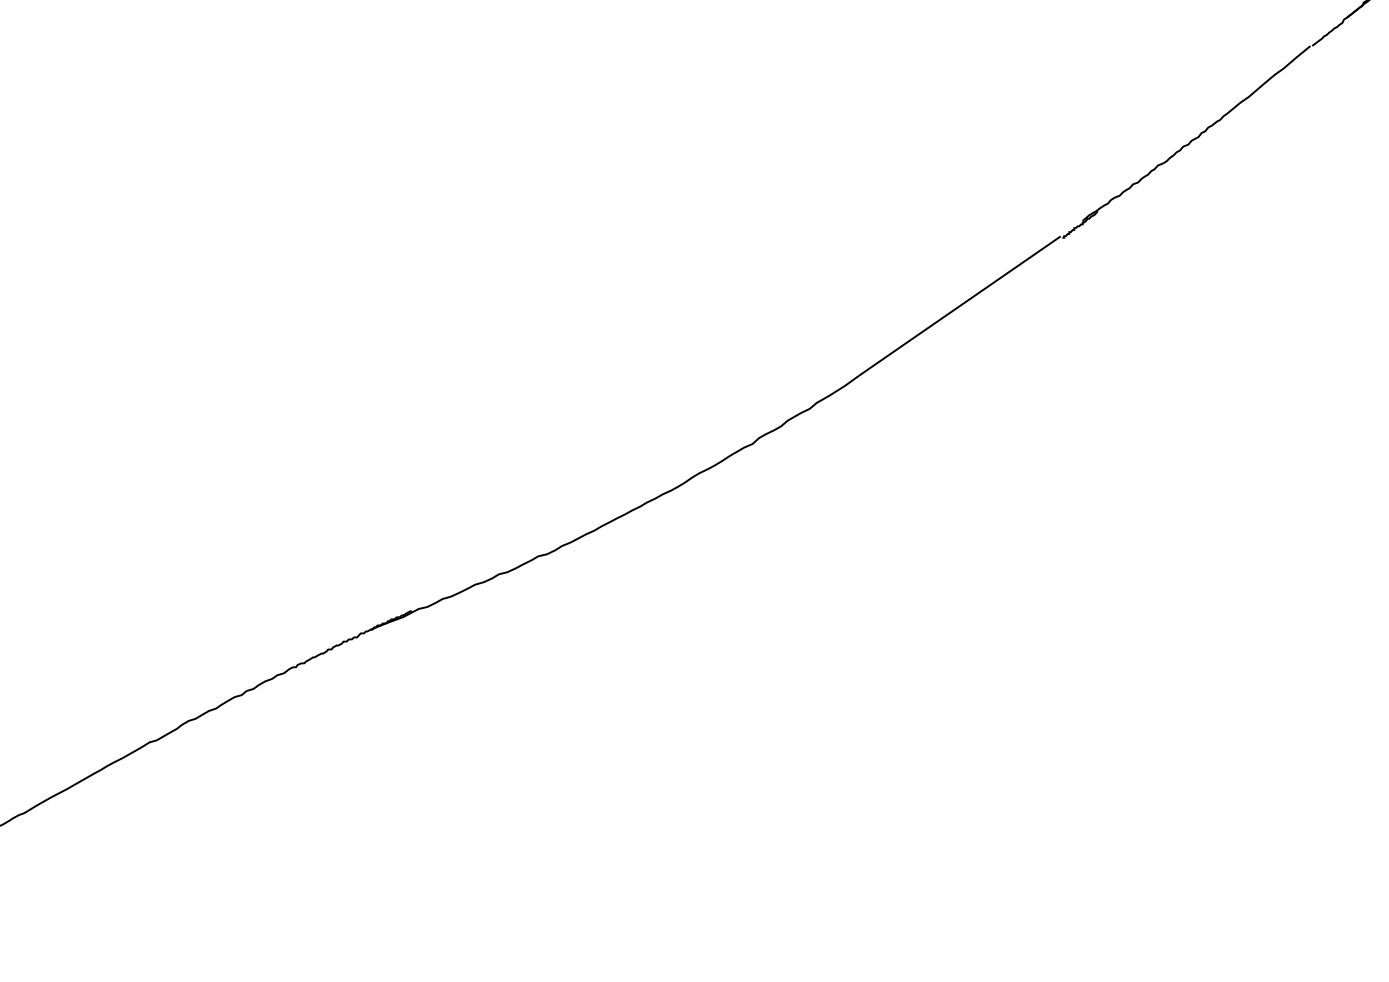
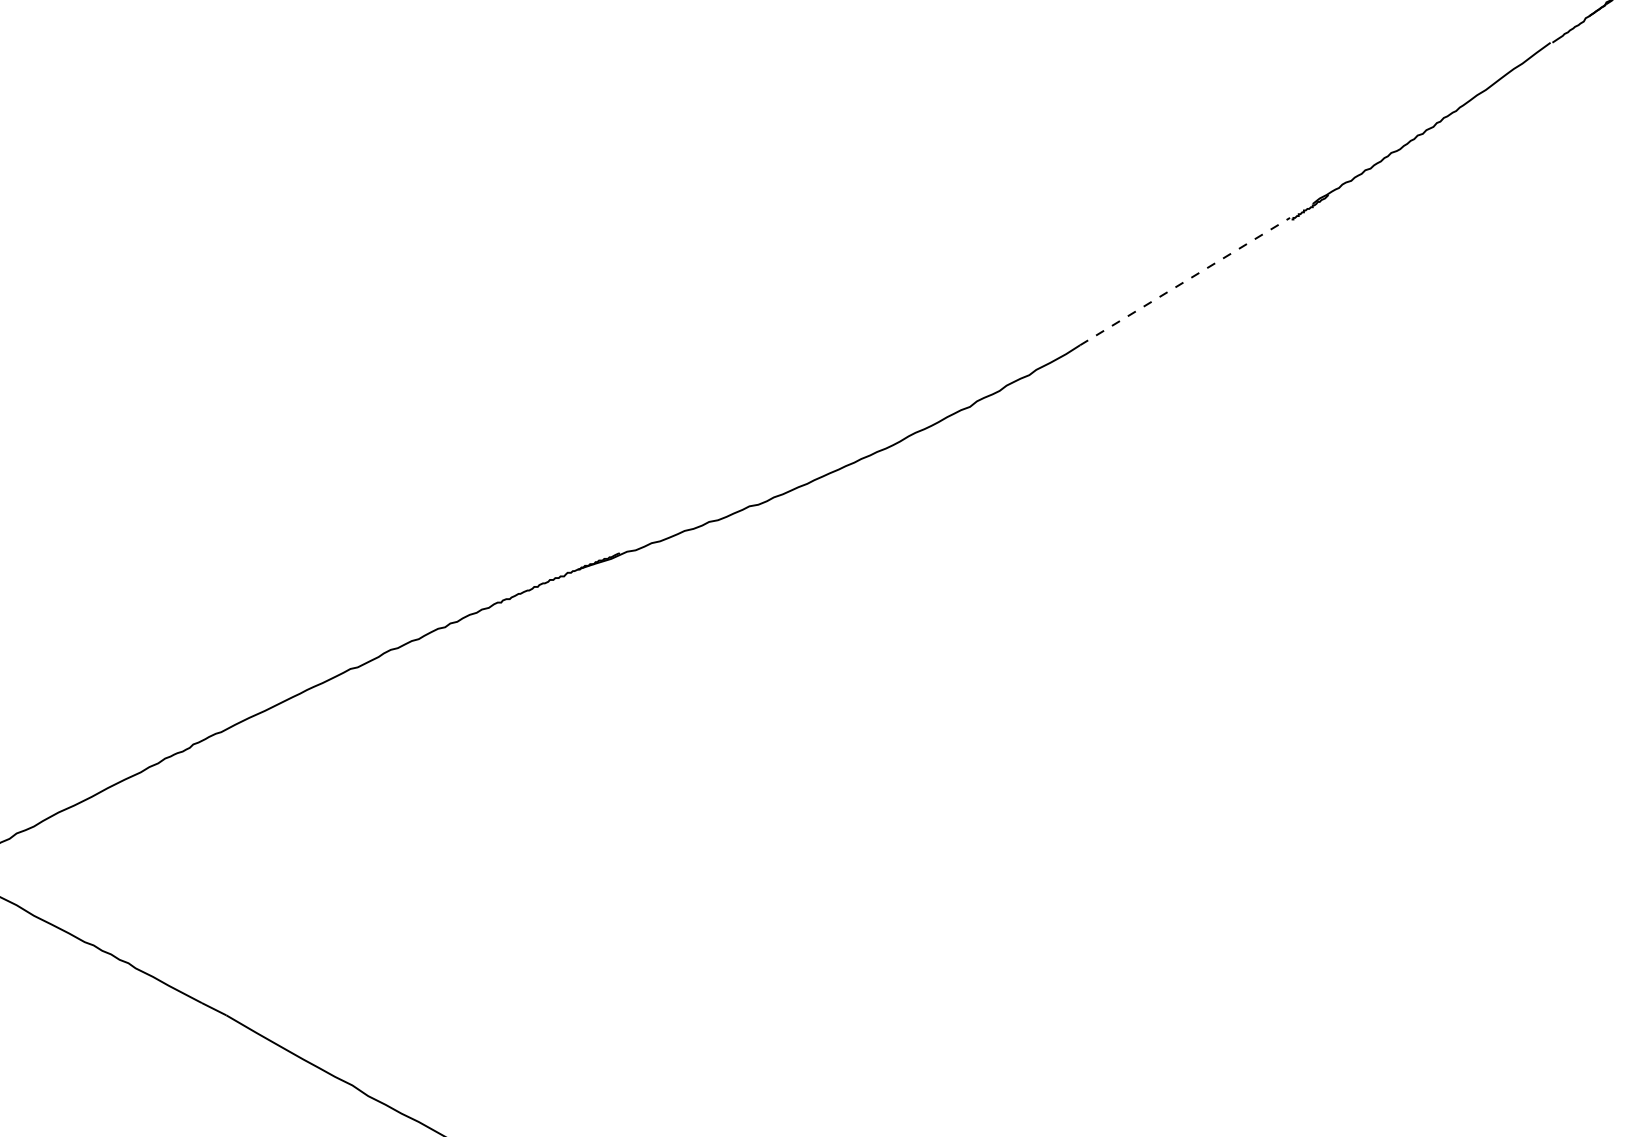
line: (960, 306) -> (1185, 281), solid -> dashed

